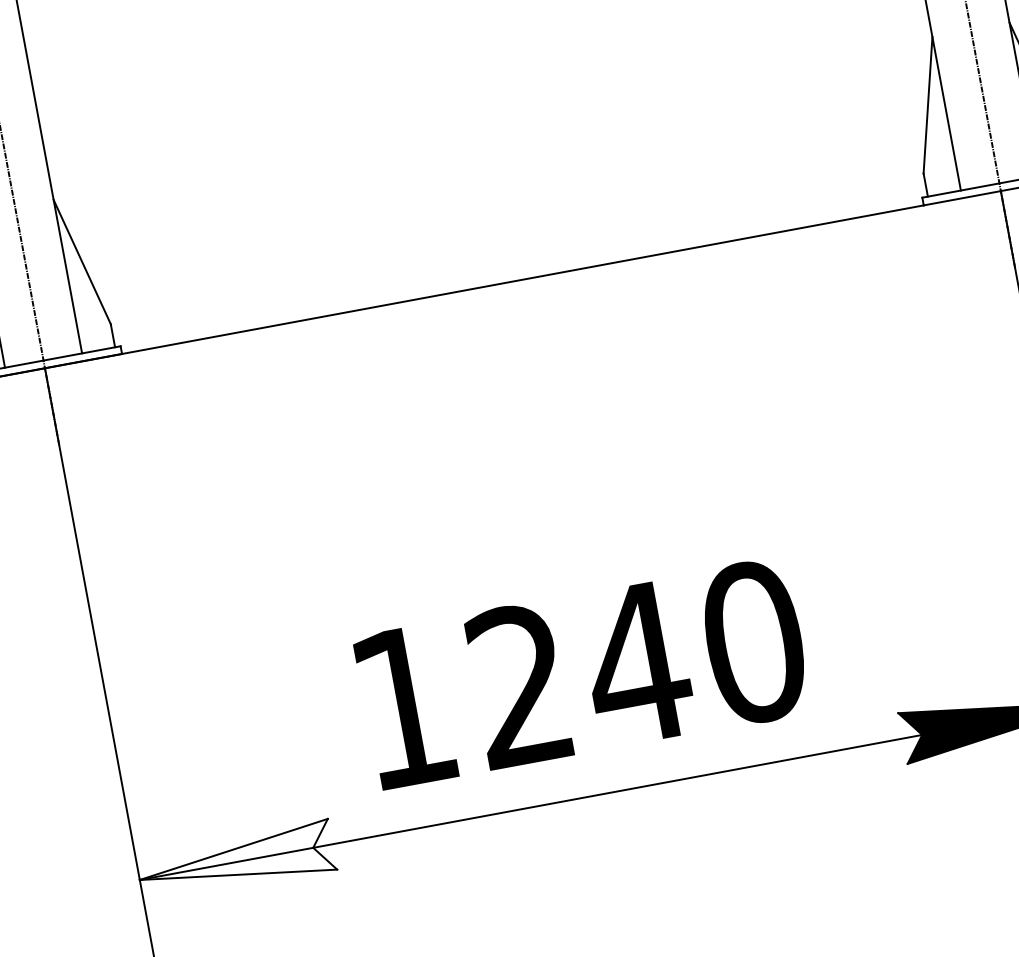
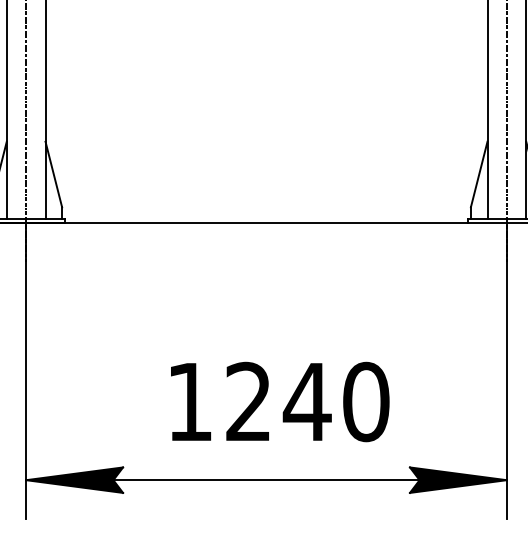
text: (583, 672) -> (280, 401), moved
fill: (235, 860) -> (74, 479), added

